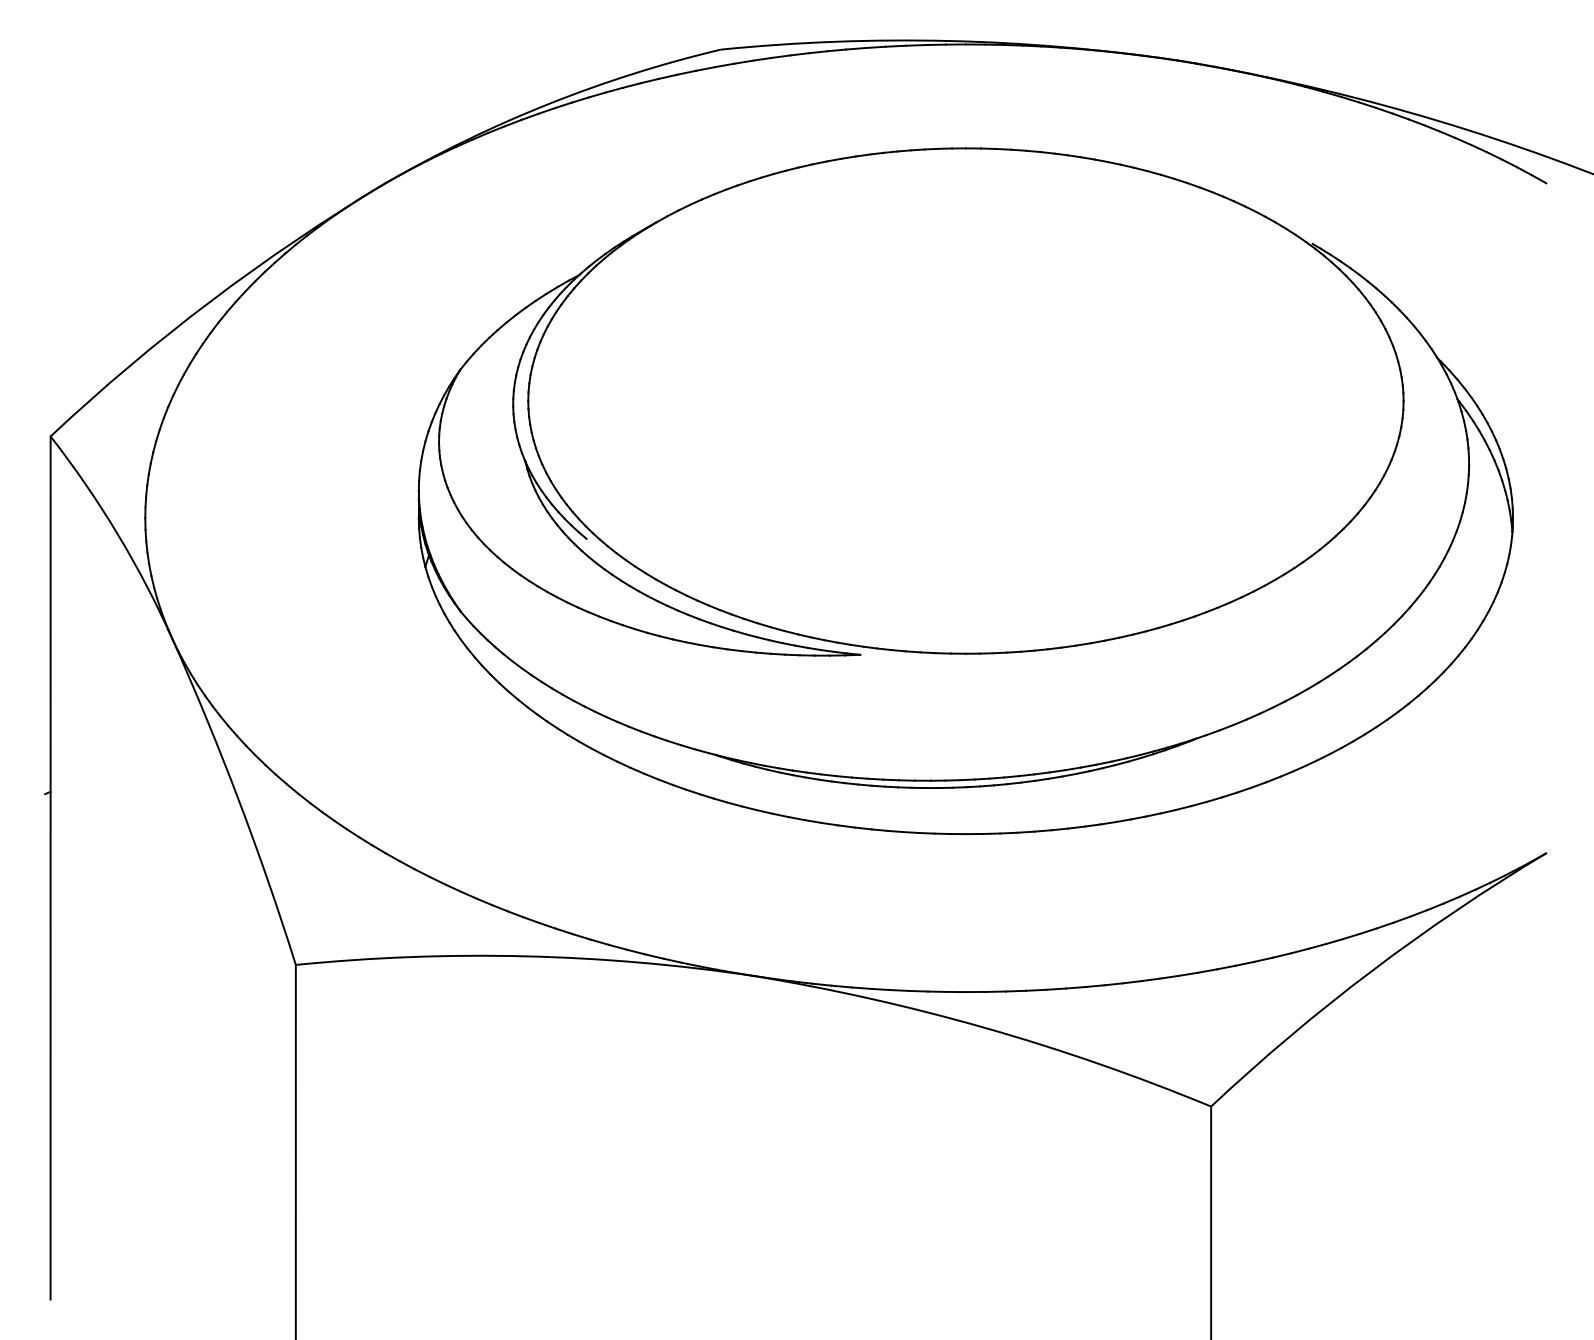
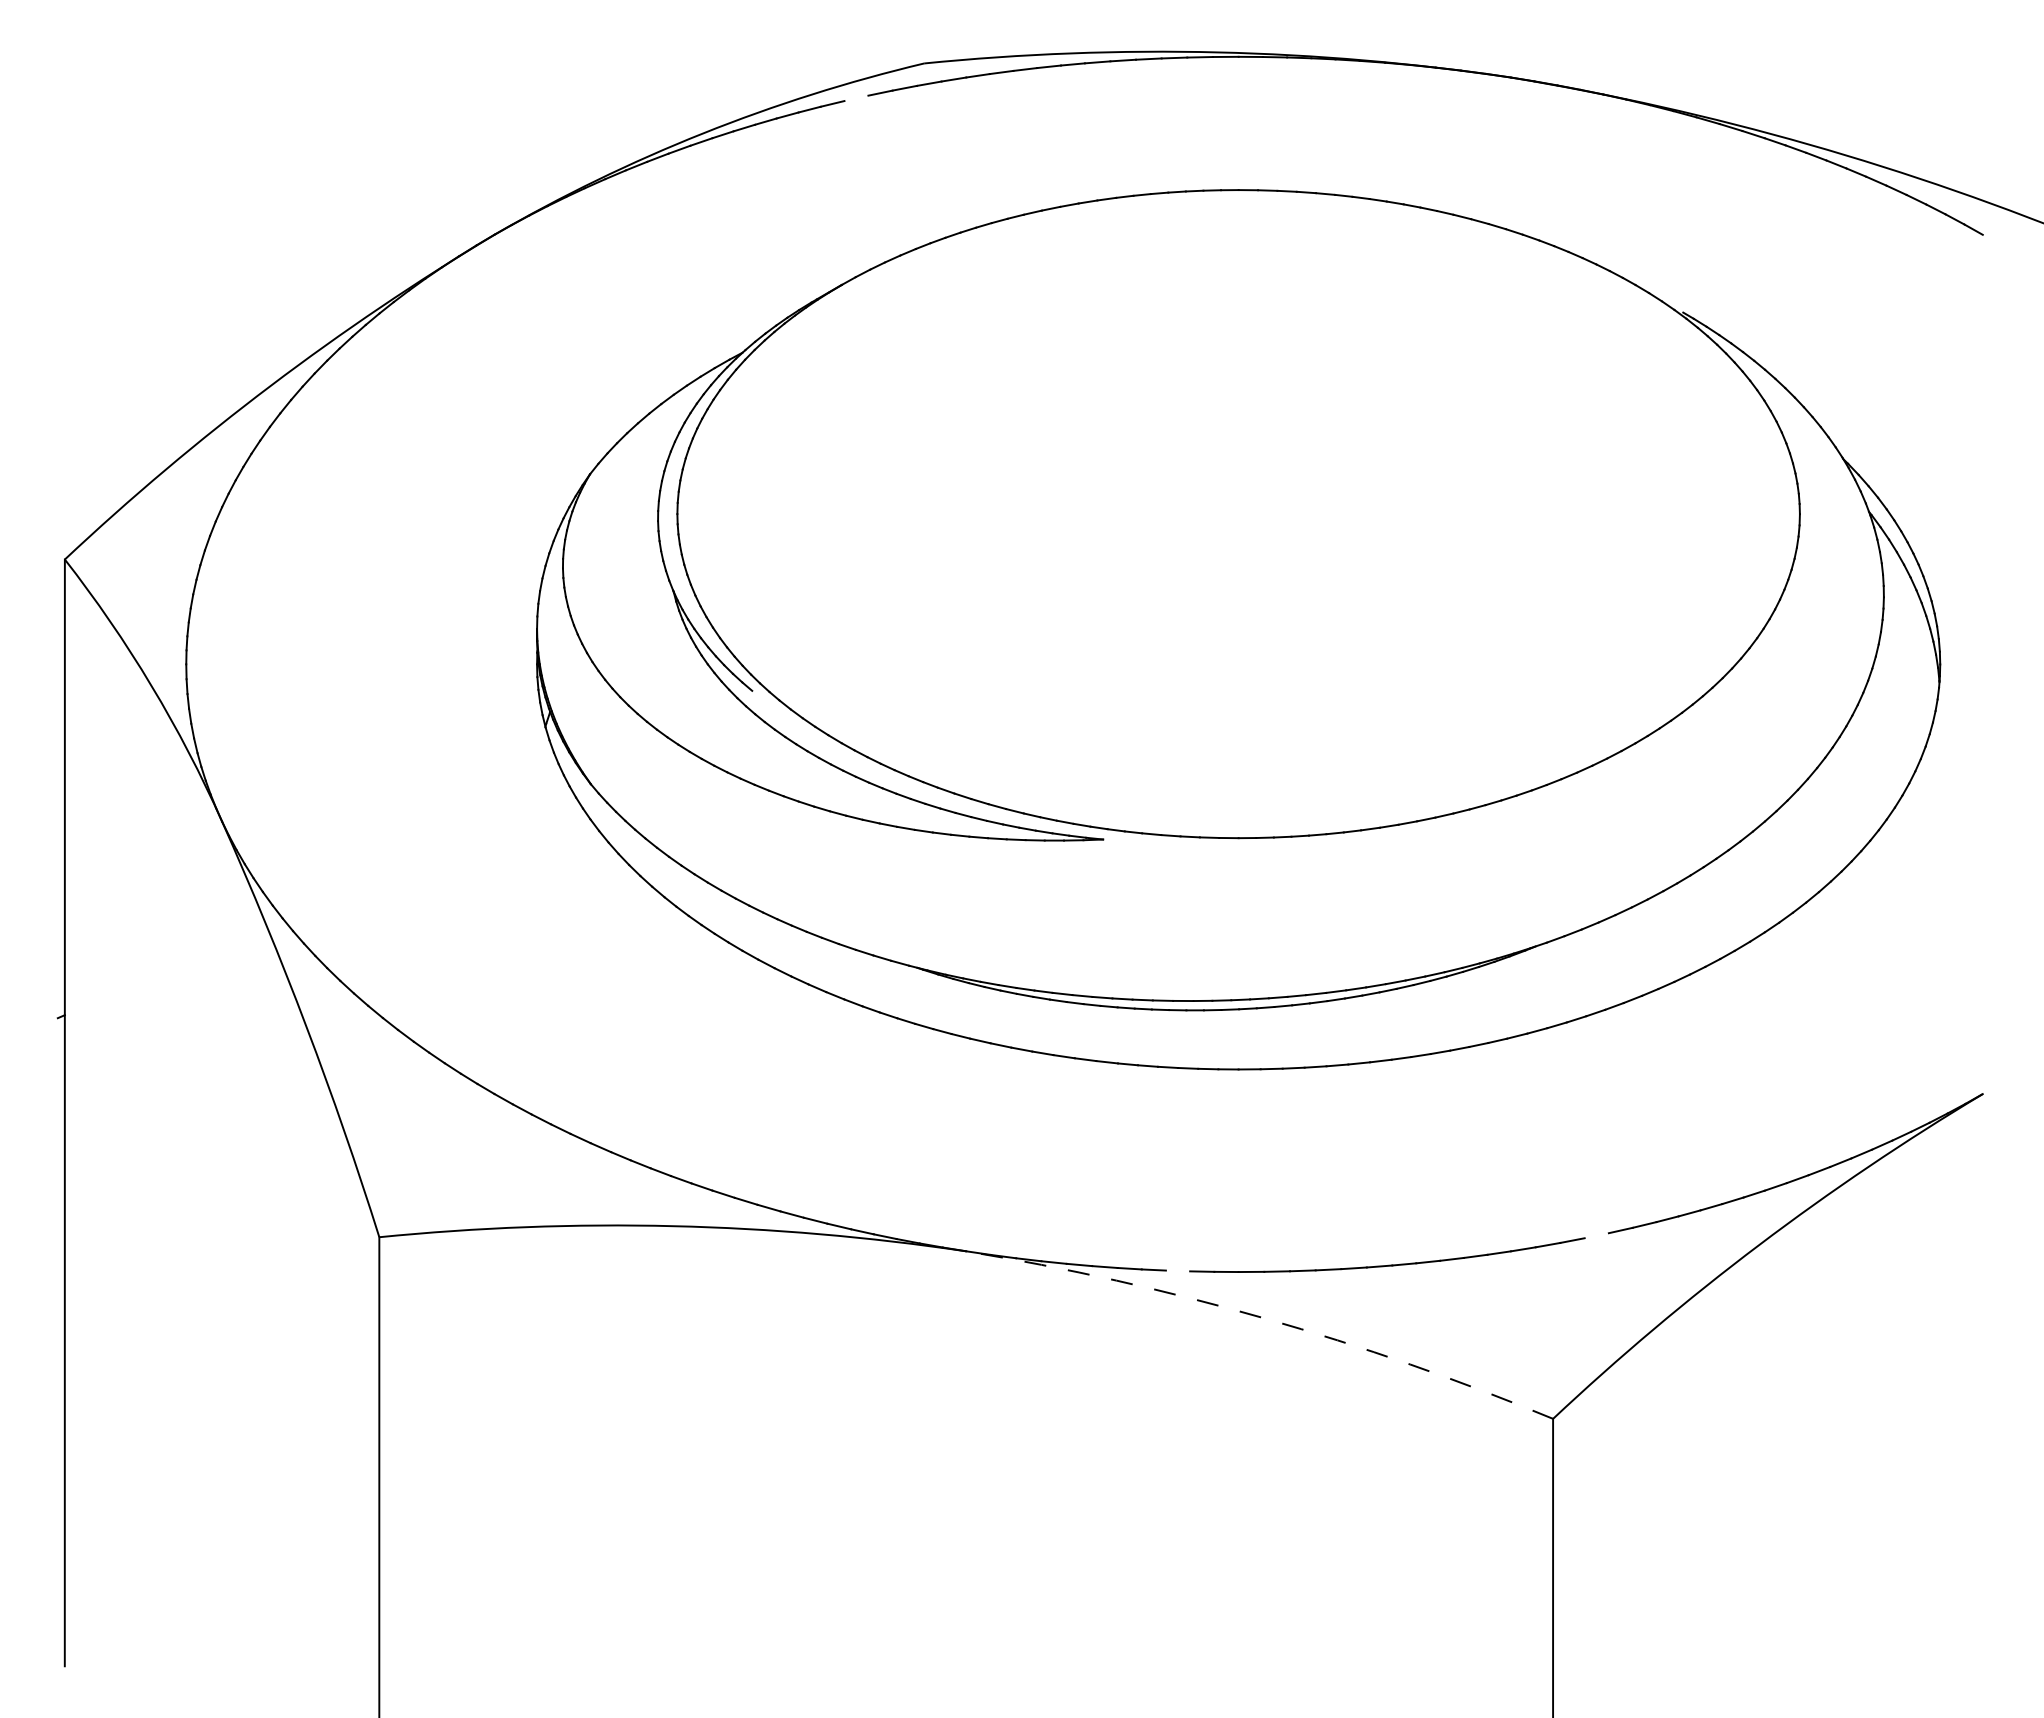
line: (667, 76) -> (856, 98), removed
line: (1244, 963) -> (1596, 1235), removed
line: (918, 990) -> (1177, 1270), removed
arc: (986, 1028) -> (1264, 1318), solid -> dashed

